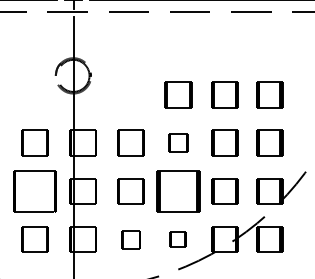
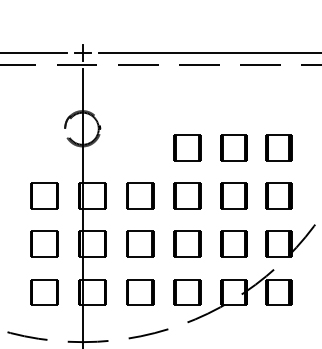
part: (178, 142) -> (187, 195), size x1.43
part: (35, 190) -> (44, 243), size x0.62
part: (178, 190) -> (187, 243), size x0.62
part: (131, 239) -> (140, 292), size x1.43
part: (178, 239) -> (187, 292), size x1.67

